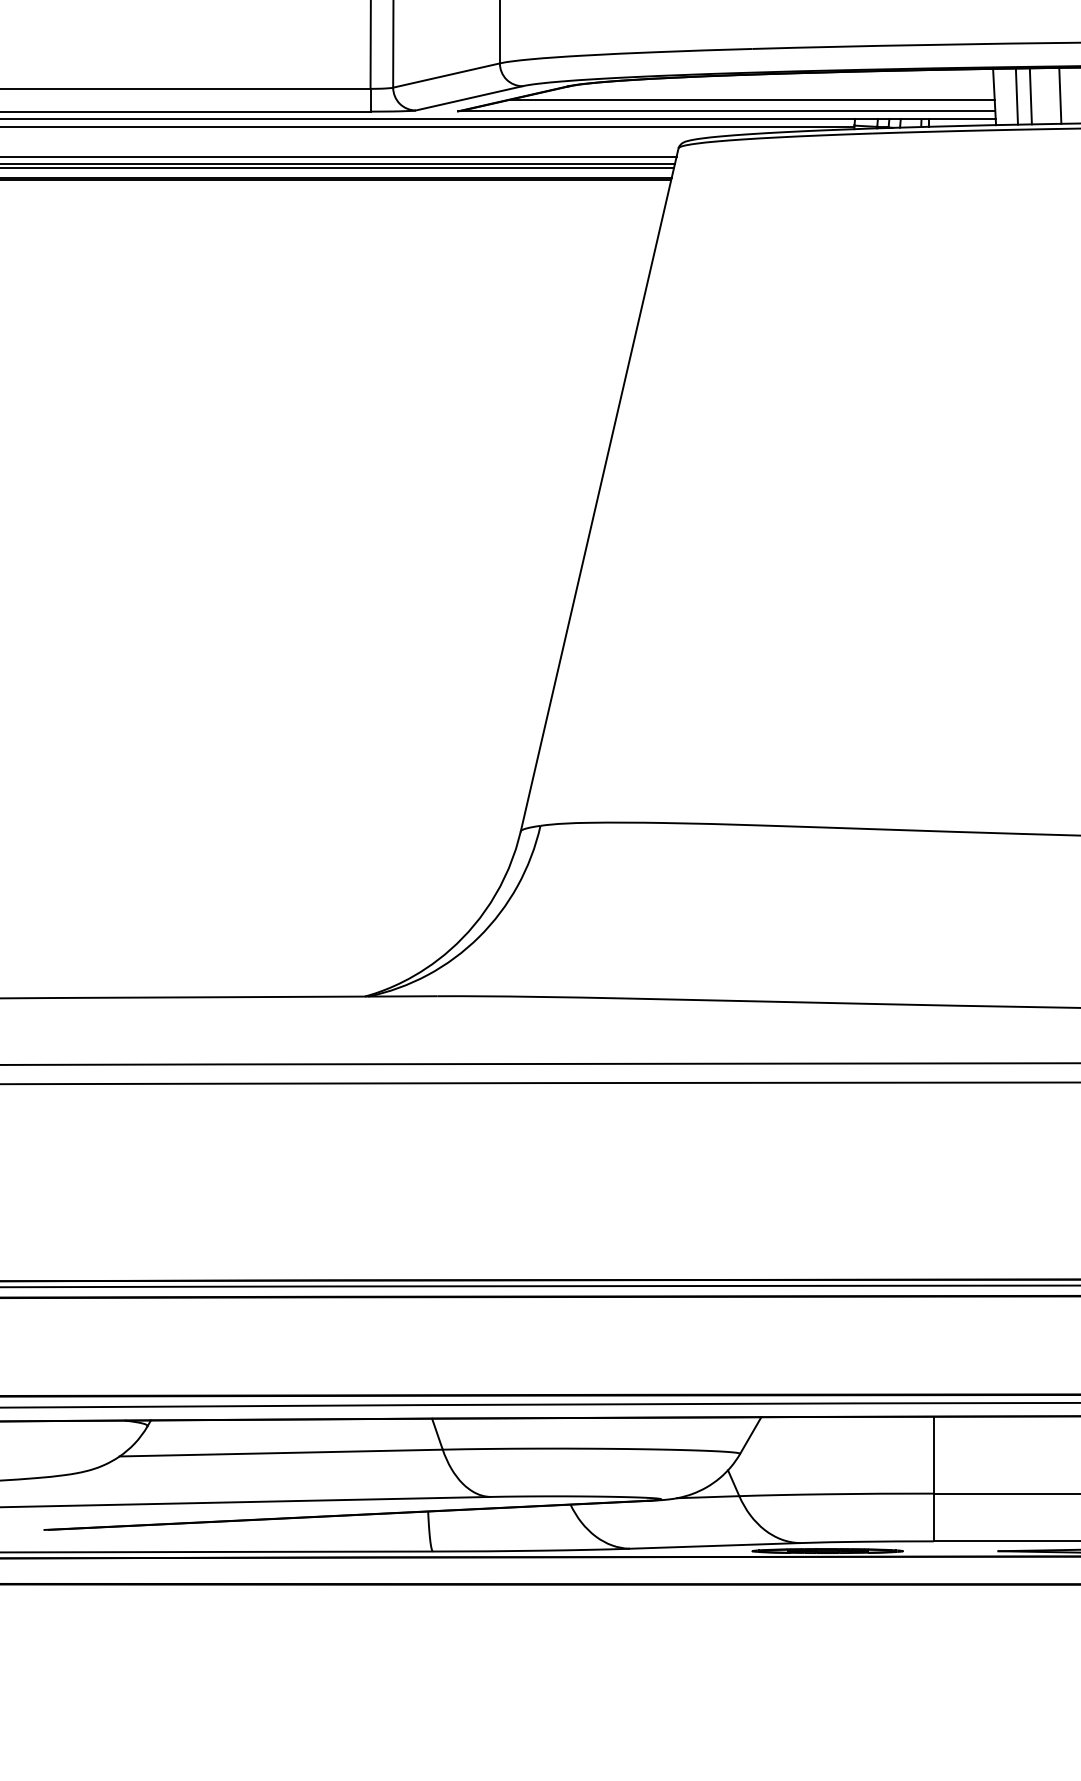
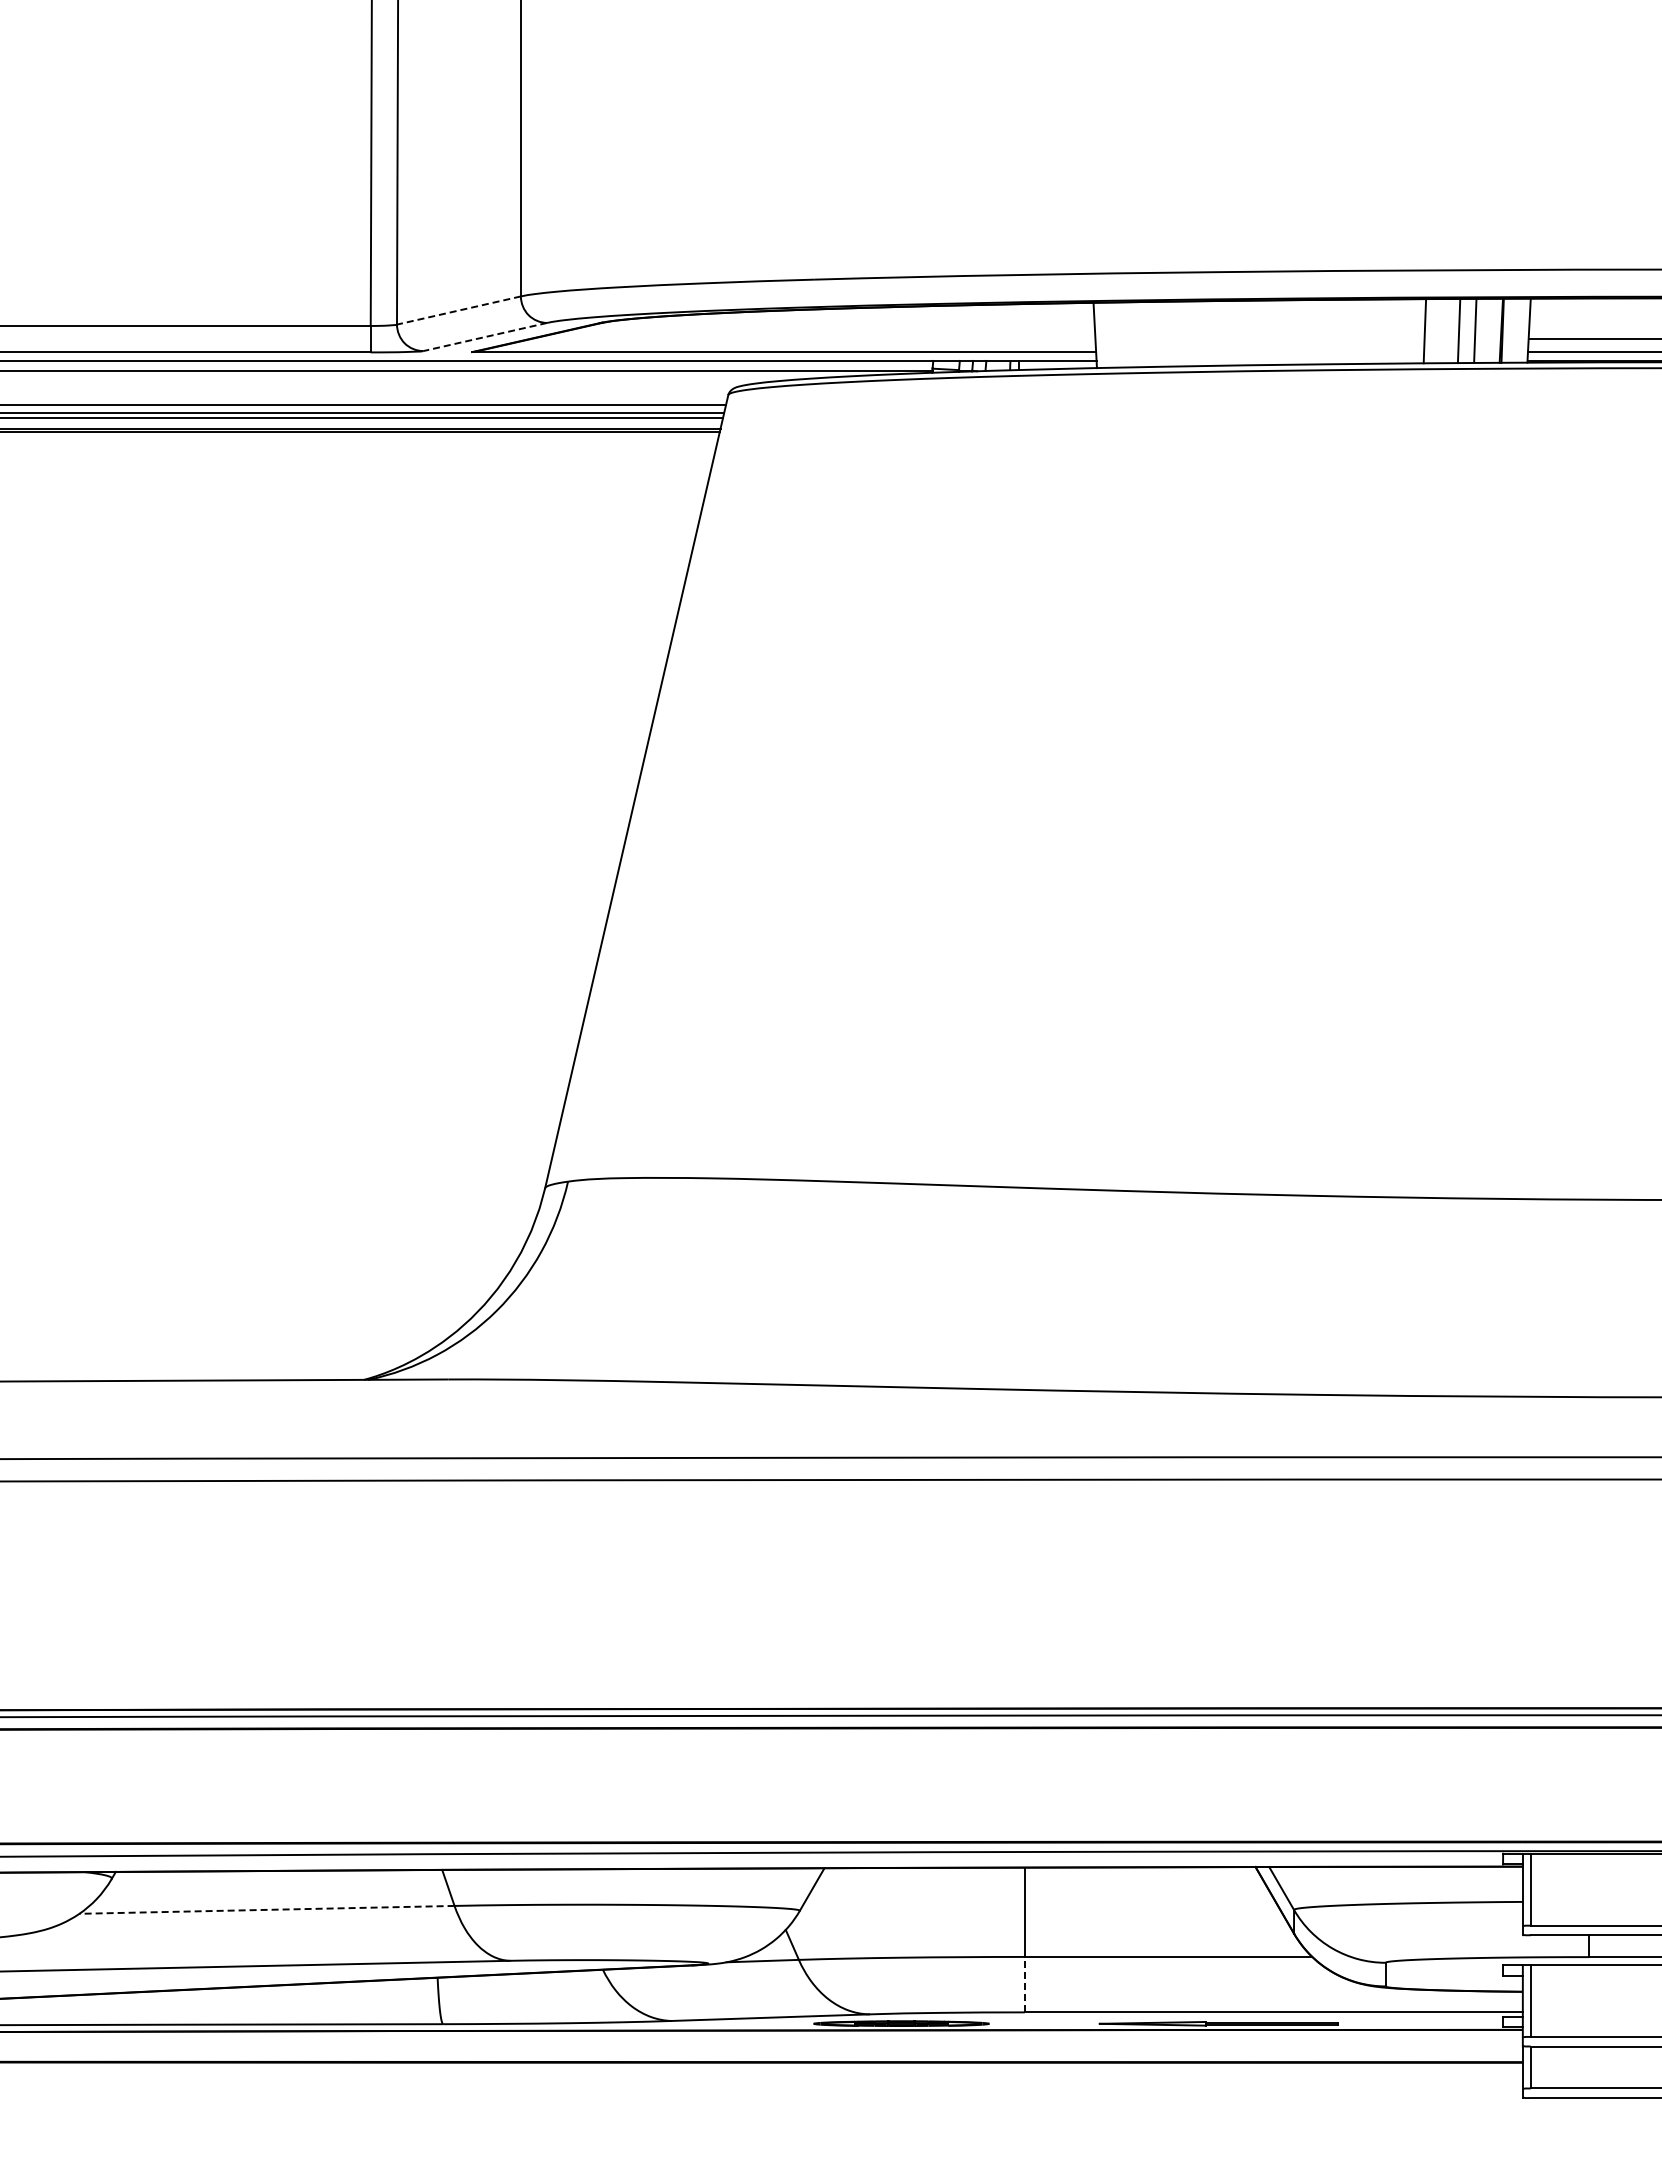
line: (446, 75) -> (458, 310), solid -> dashed
line: (1060, 95) -> (1171, 333), removed
line: (1017, 96) -> (1121, 334), removed
line: (1030, 96) -> (1137, 334), removed
line: (469, 98) -> (485, 337), solid -> dashed
line: (751, 99) -> (813, 338), removed
line: (281, 1452) -> (267, 1909), solid -> dashed
line: (933, 1517) -> (1024, 1984), solid -> dashed

